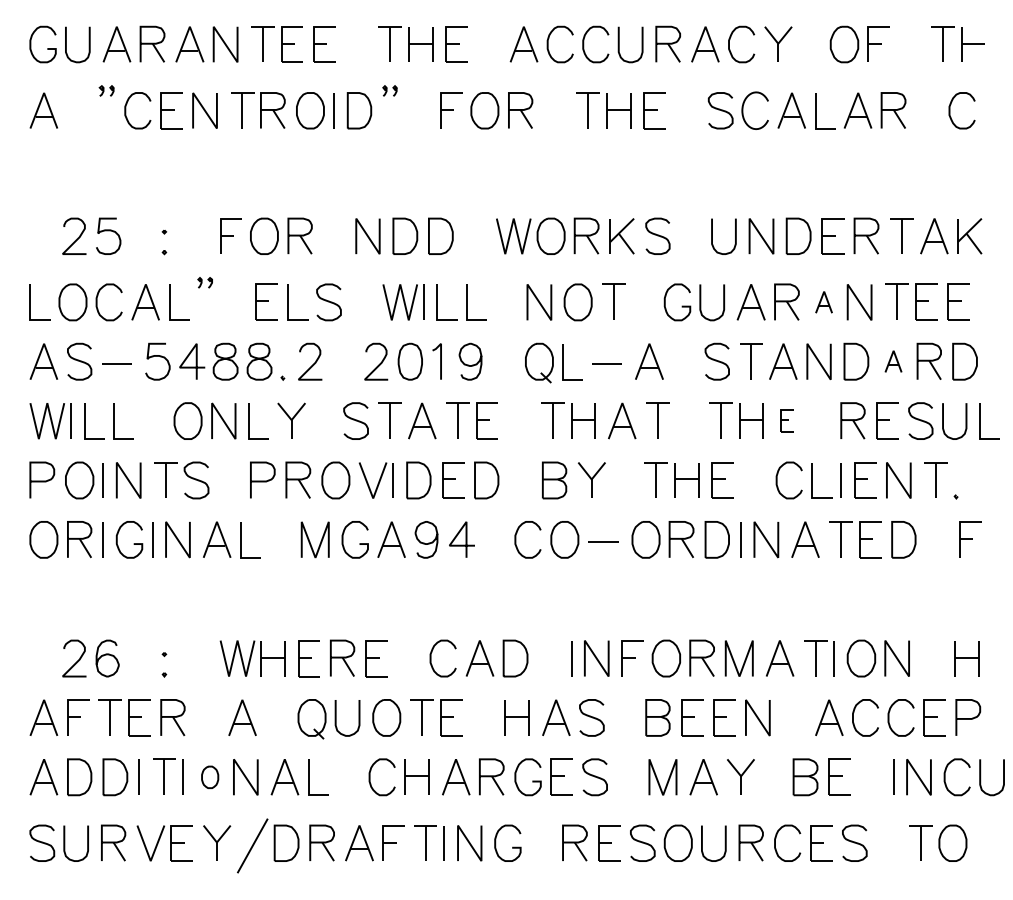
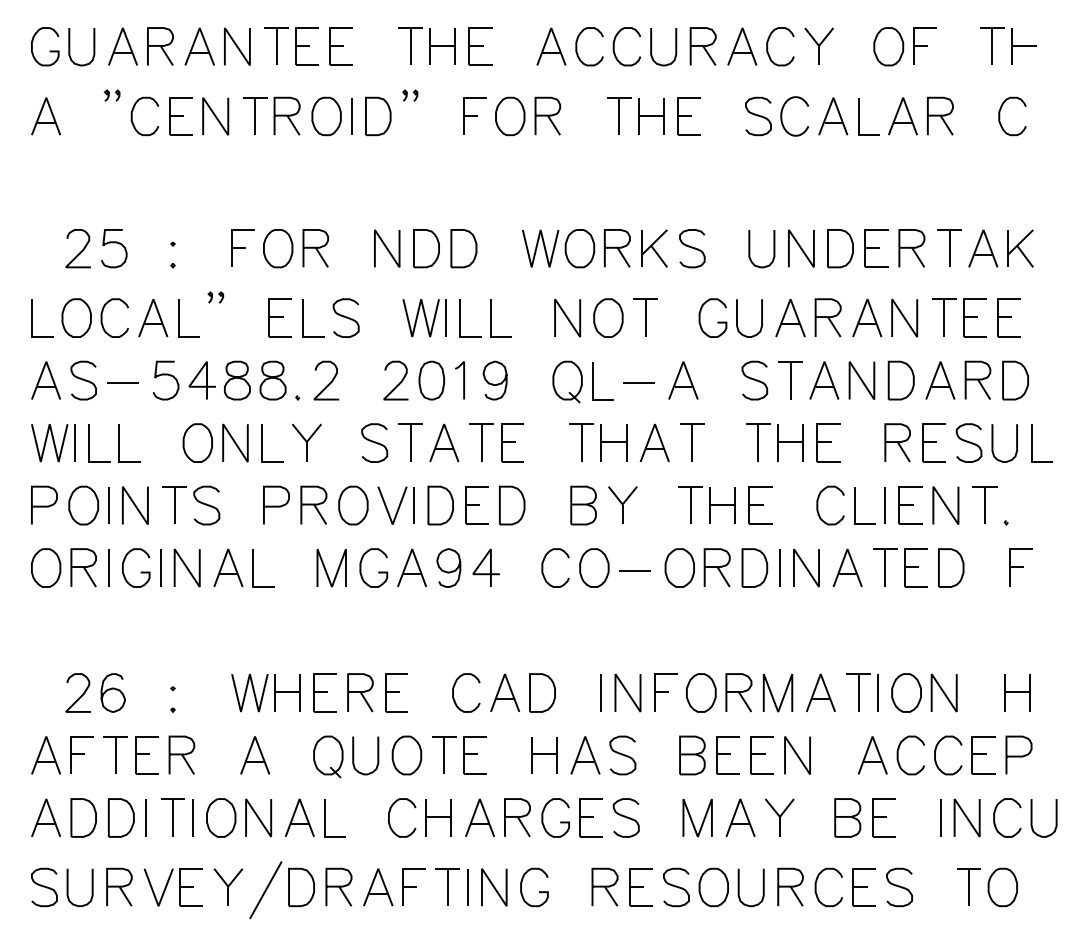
part: (823, 302) -> (866, 318), size x1.67
part: (893, 361) -> (940, 380), size x1.67
part: (787, 420) -> (828, 442), size x1.67
part: (209, 777) -> (220, 818), size x1.67

